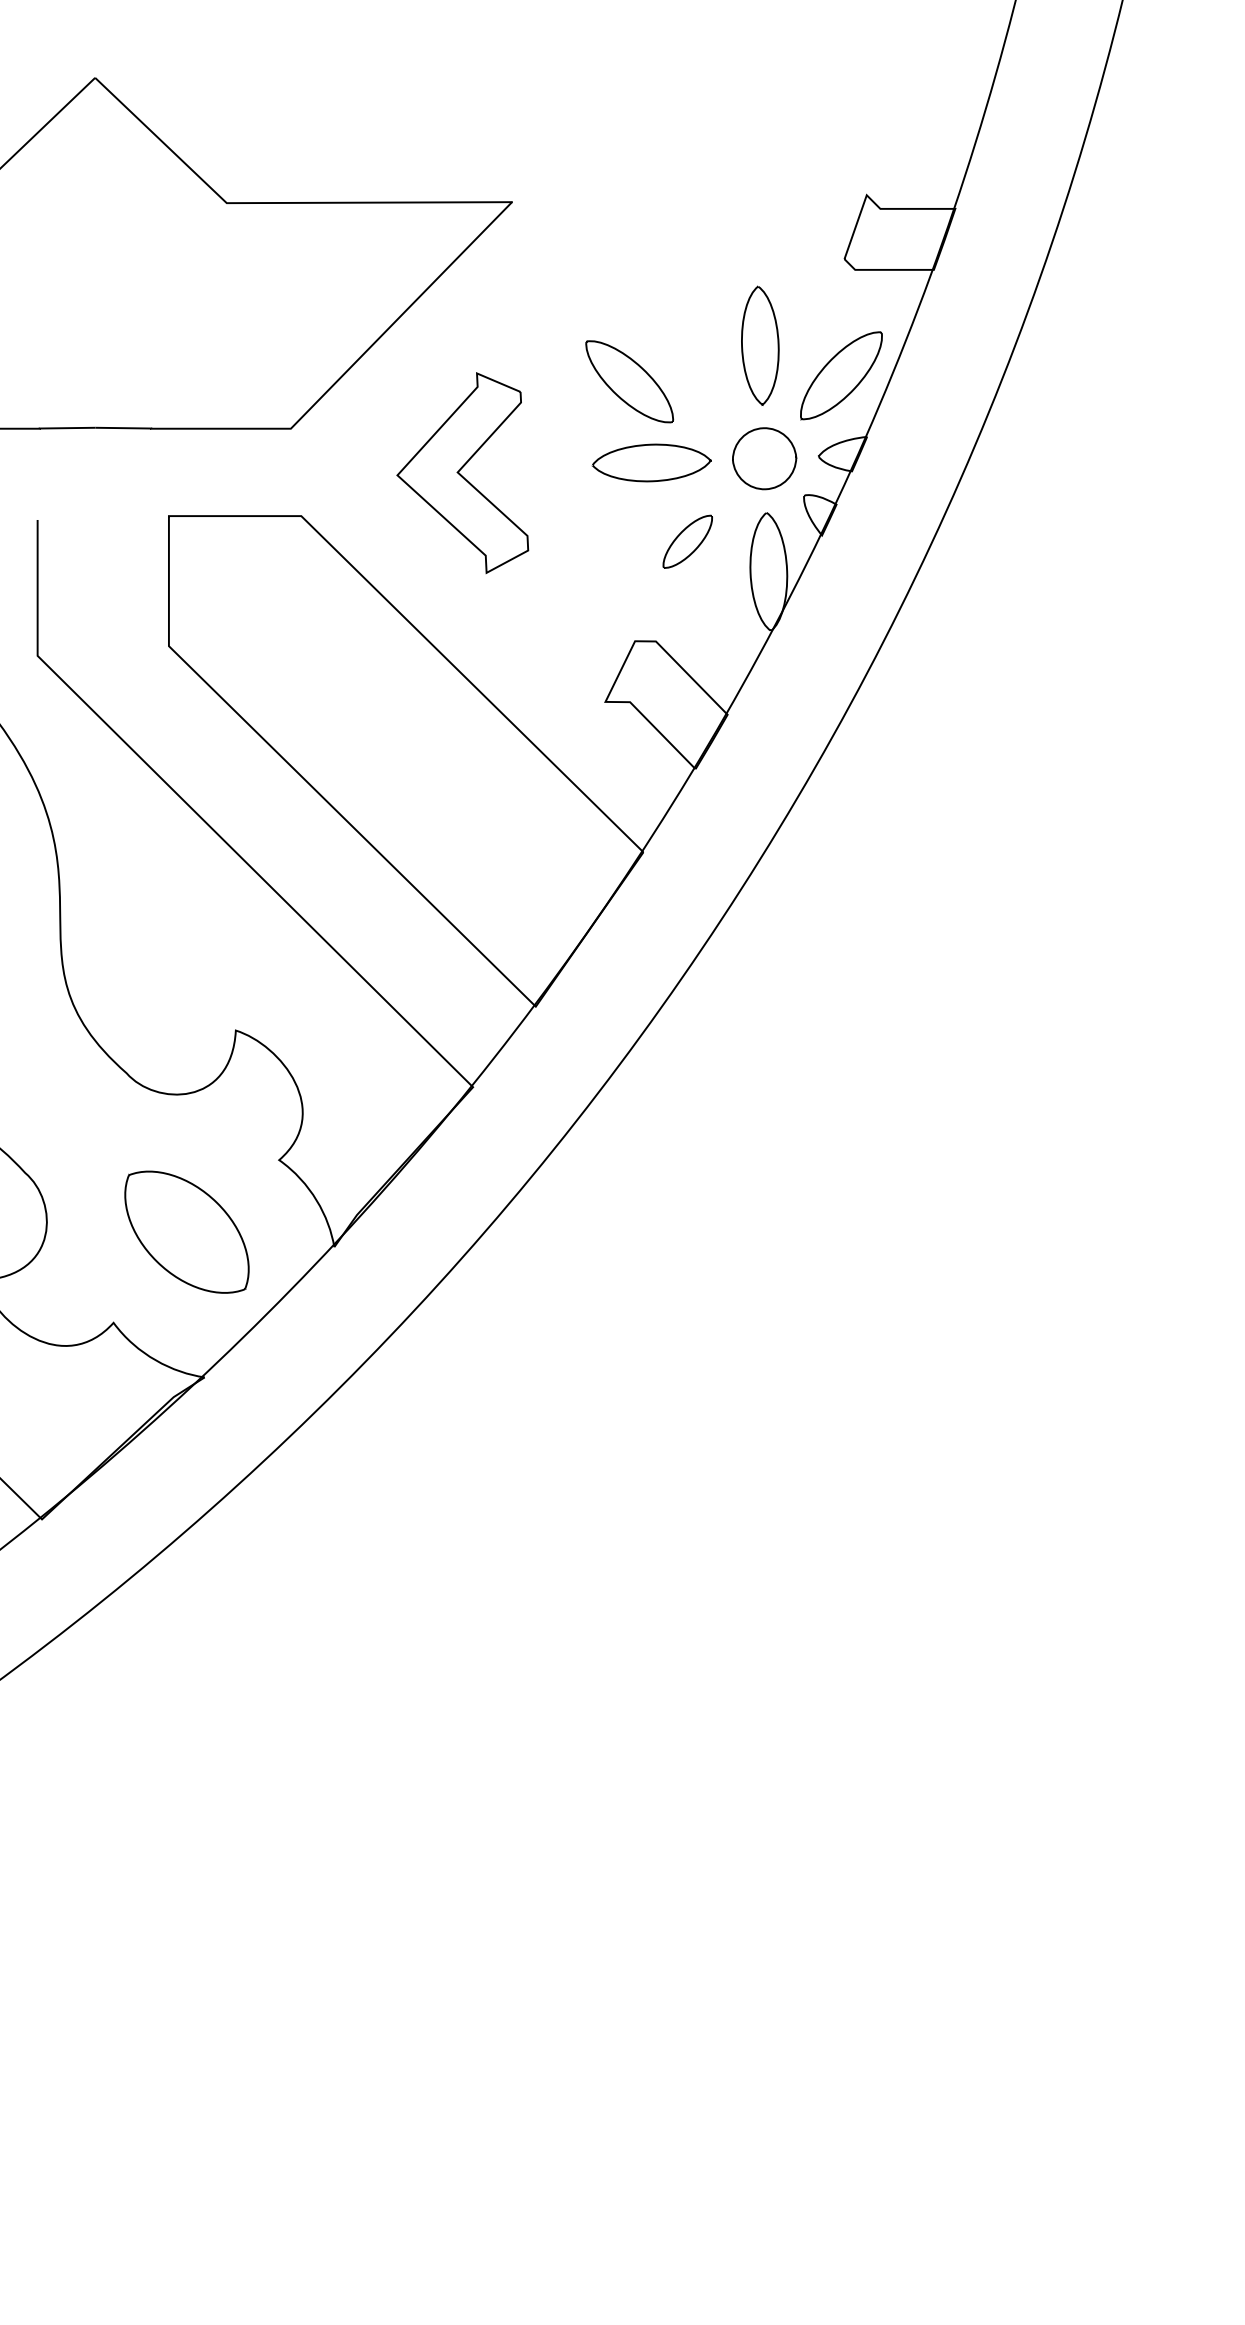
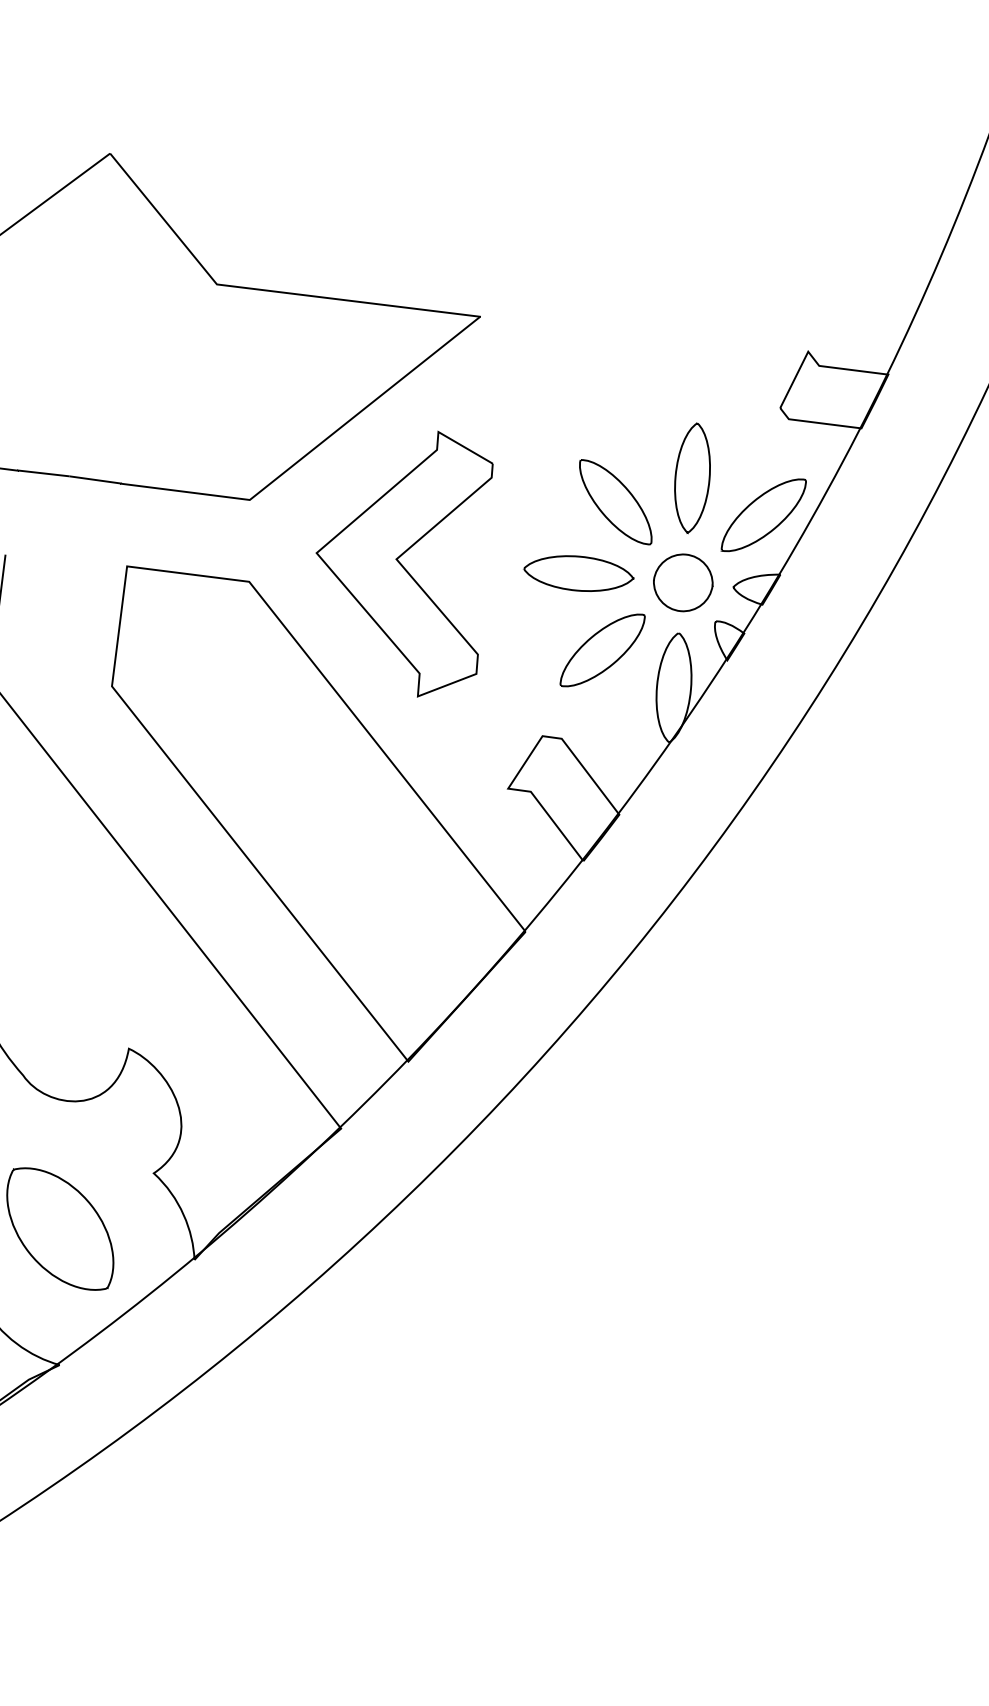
part: (629, 381) -> (615, 501), moved
part: (462, 472) -> (403, 560), size x1.43
part: (687, 541) -> (602, 650), size x1.67

